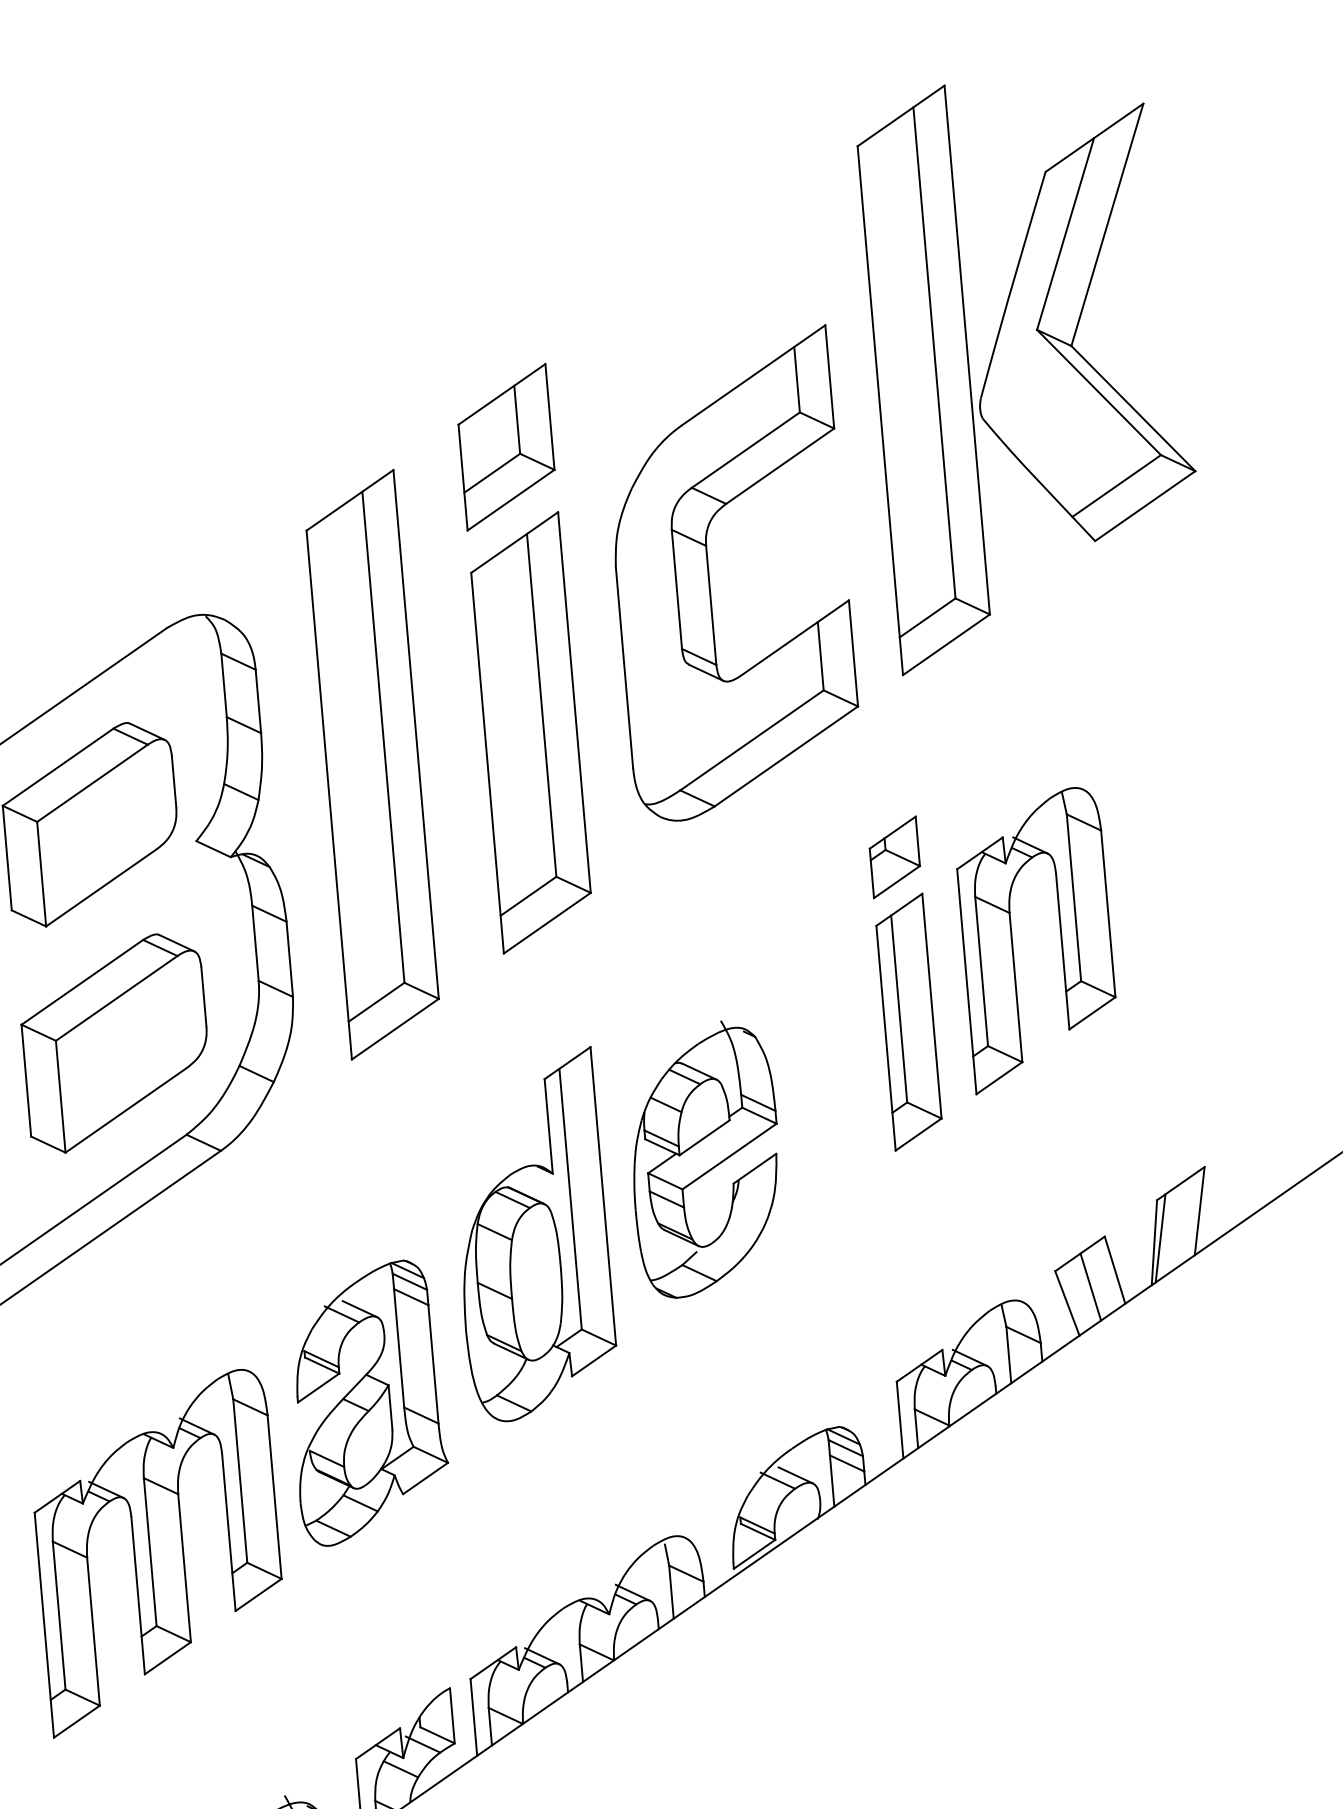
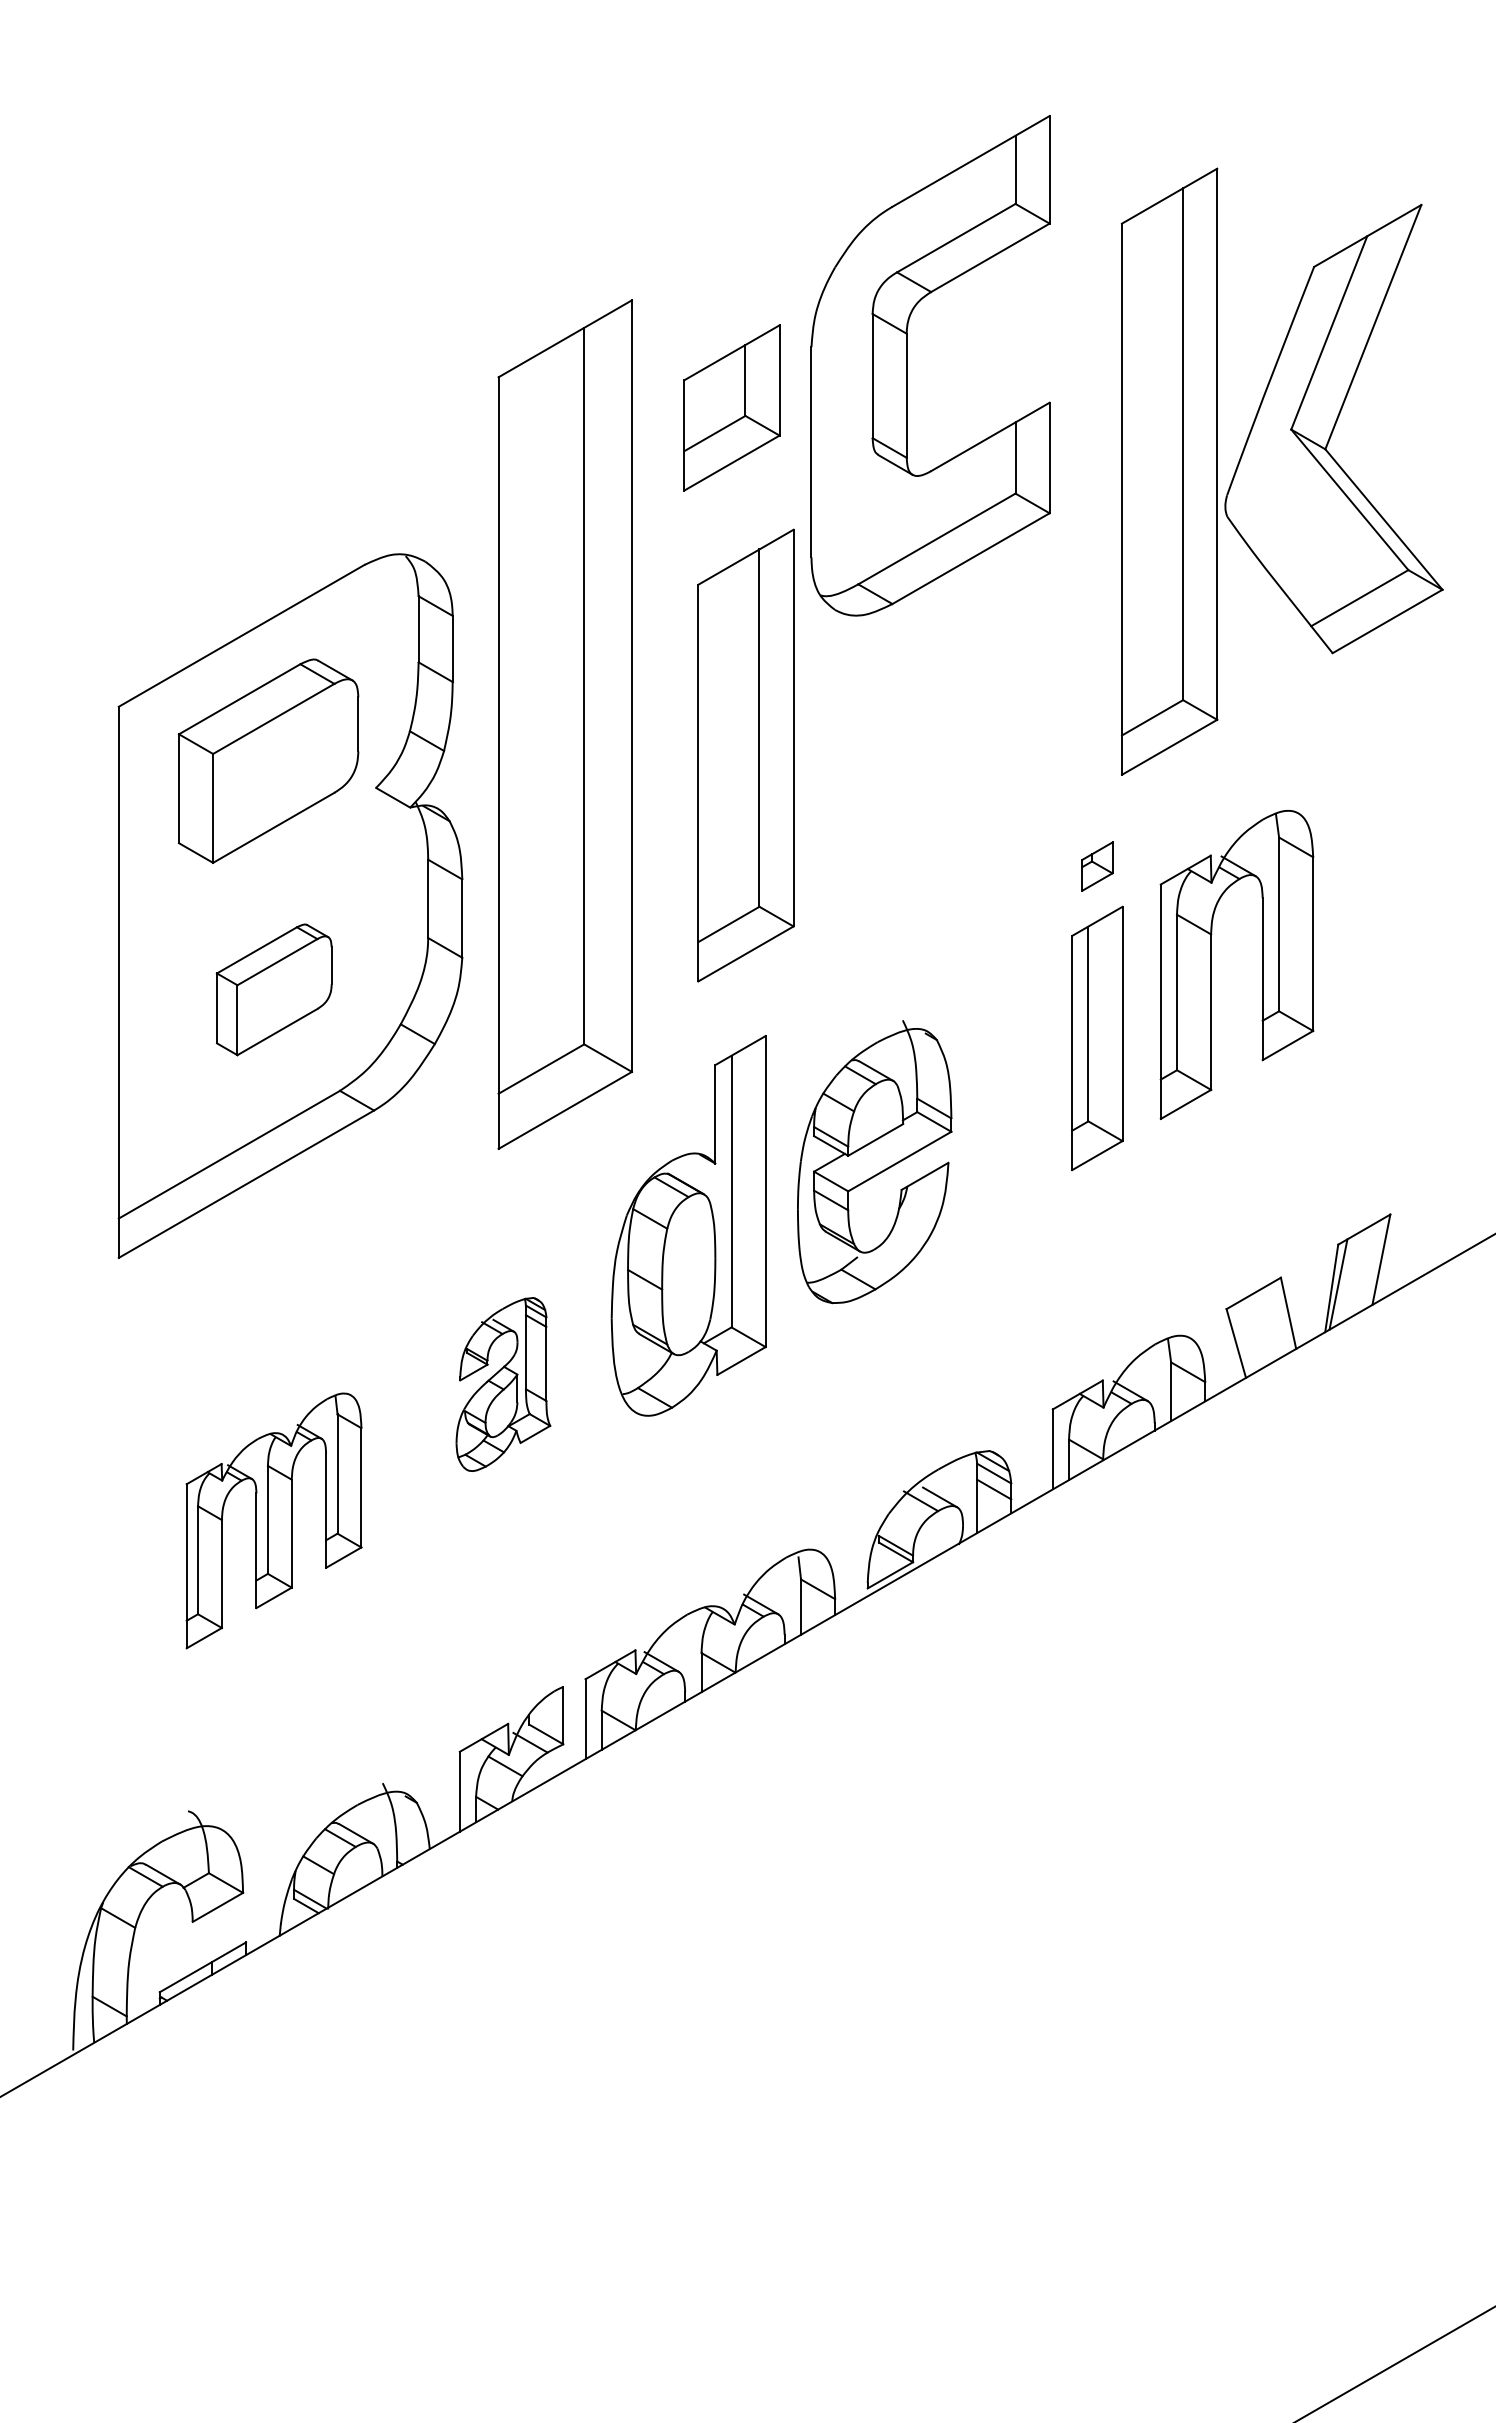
part: (1031, 370) -> (1281, 471), moved
part: (709, 576) -> (907, 365), moved
part: (530, 732) -> (745, 755), moved
part: (372, 764) -> (565, 724), size x1.4
part: (894, 857) -> (1097, 866), size x0.6
part: (114, 1042) -> (273, 989), size x0.6
line: (1090, 1286) -> (1261, 1328), removed
part: (367, 1403) -> (503, 1384), size x0.6
part: (158, 1552) -> (273, 1520), size x0.7

